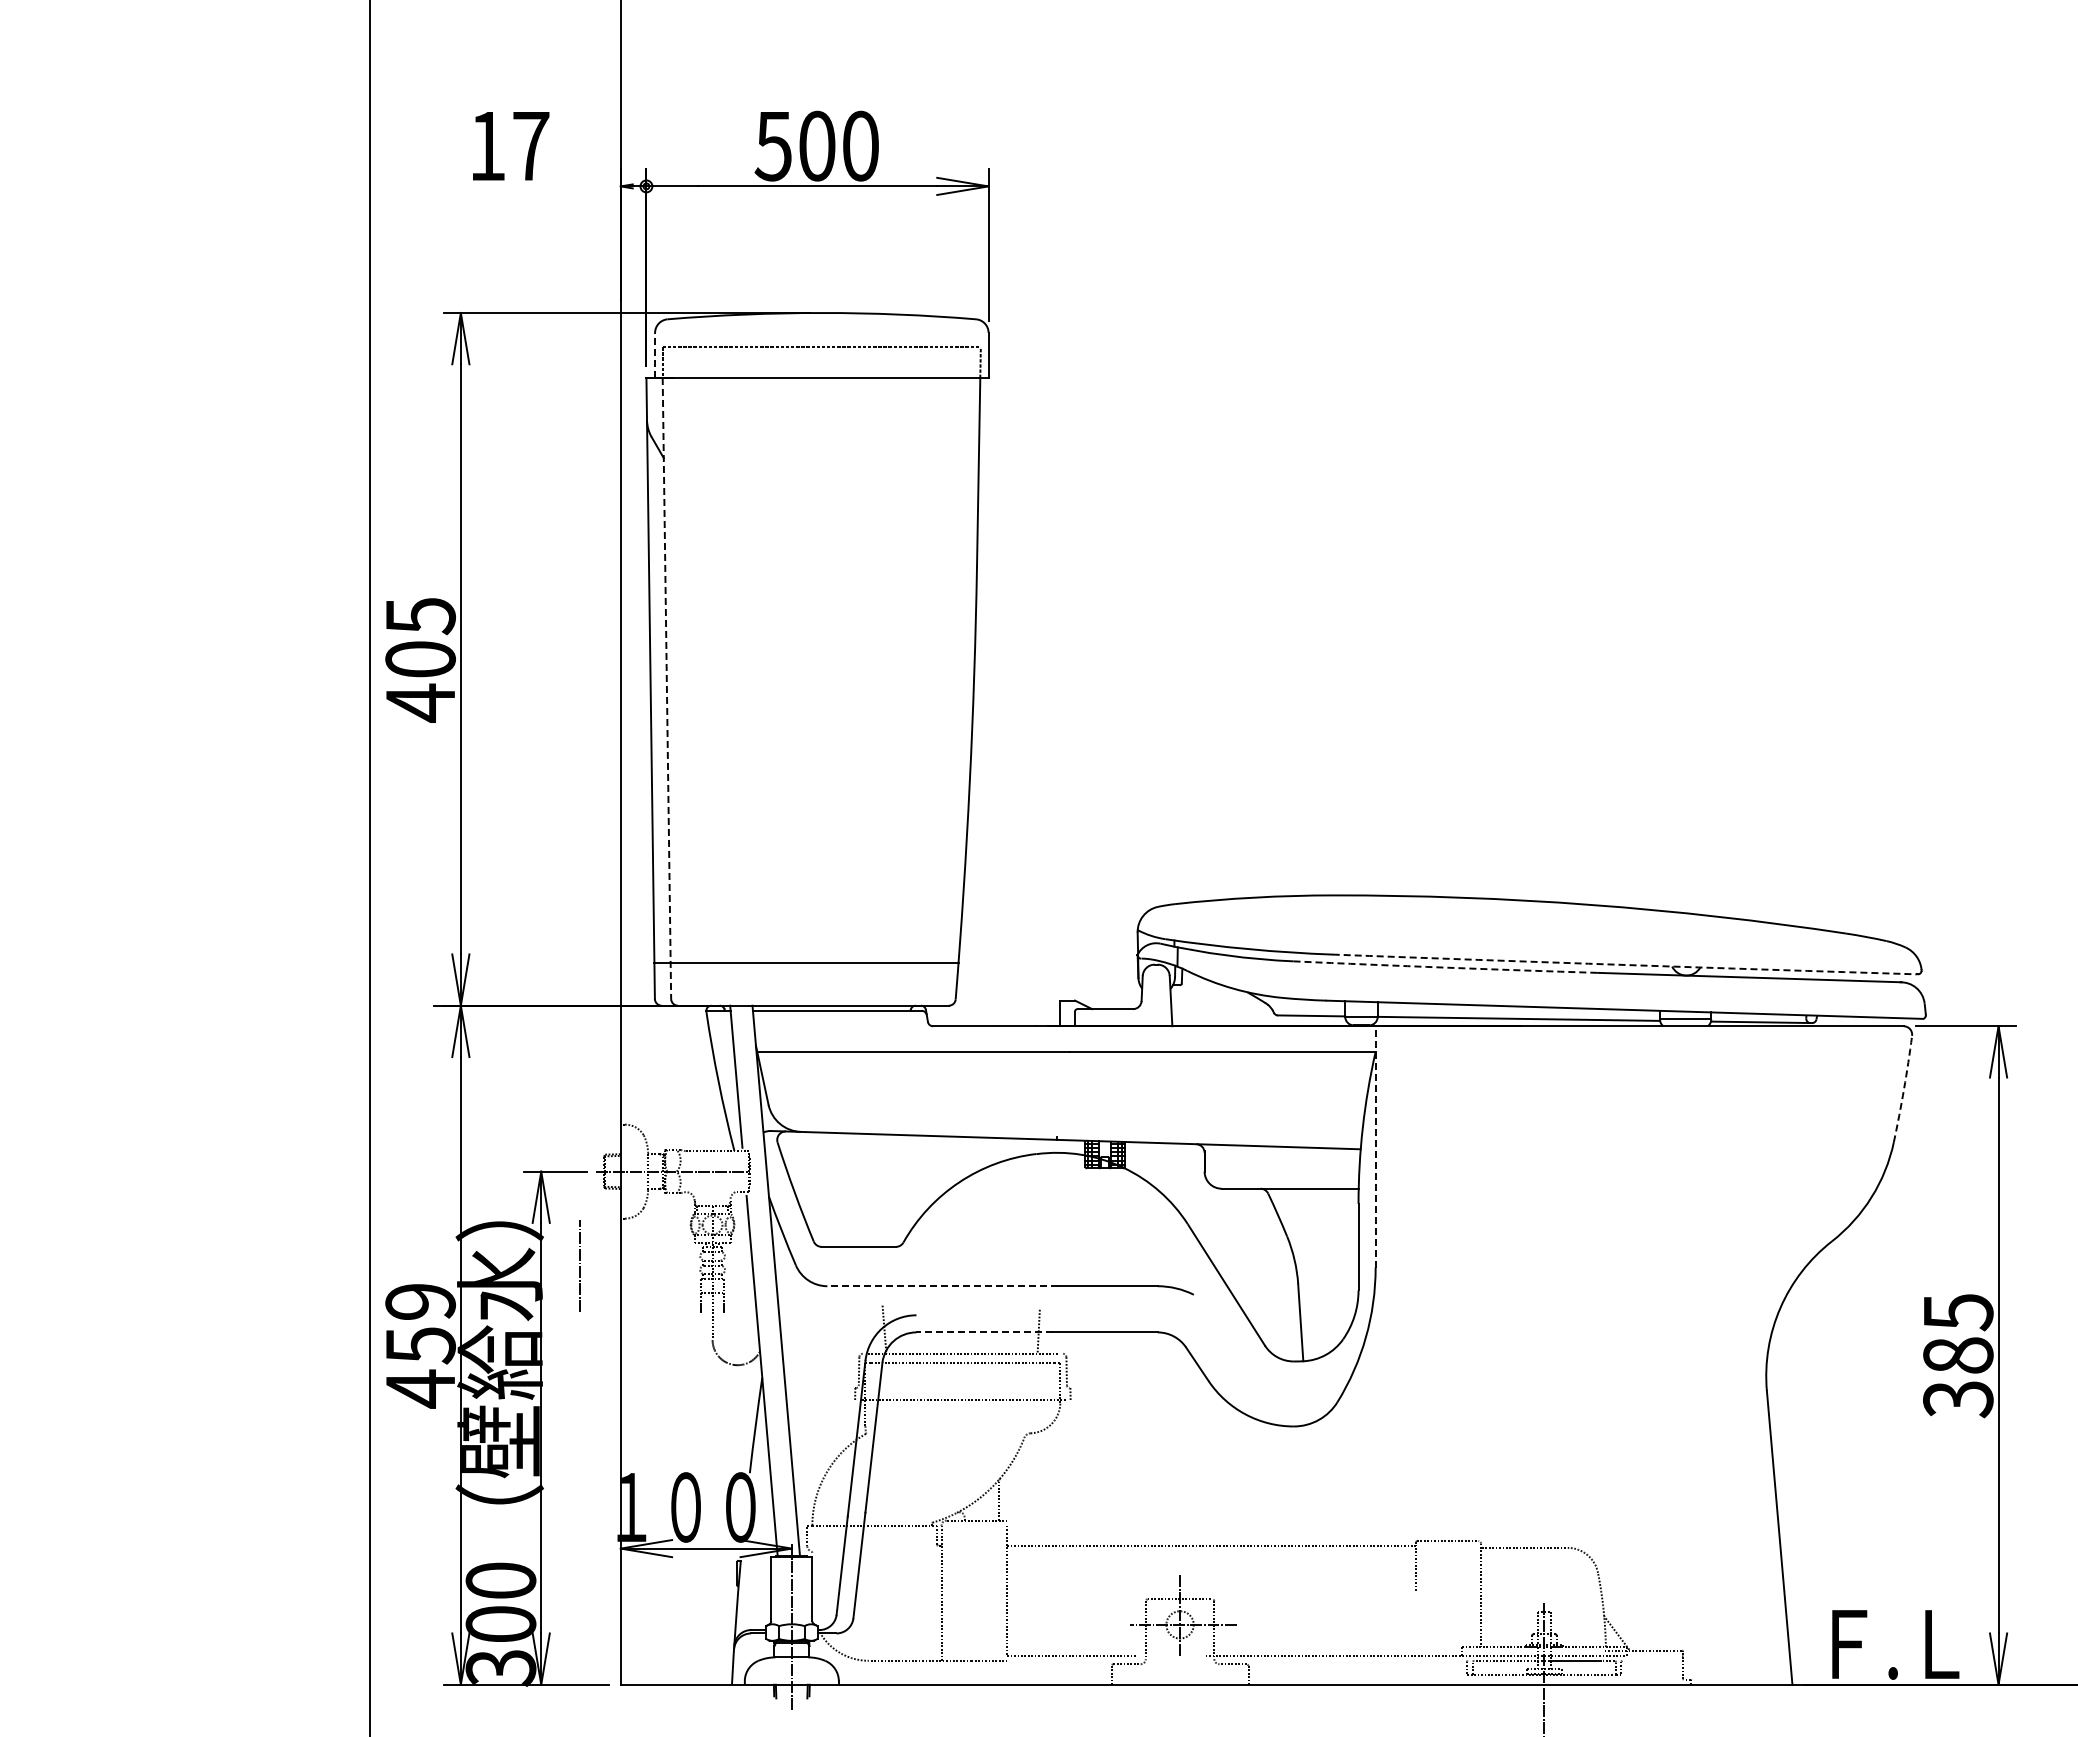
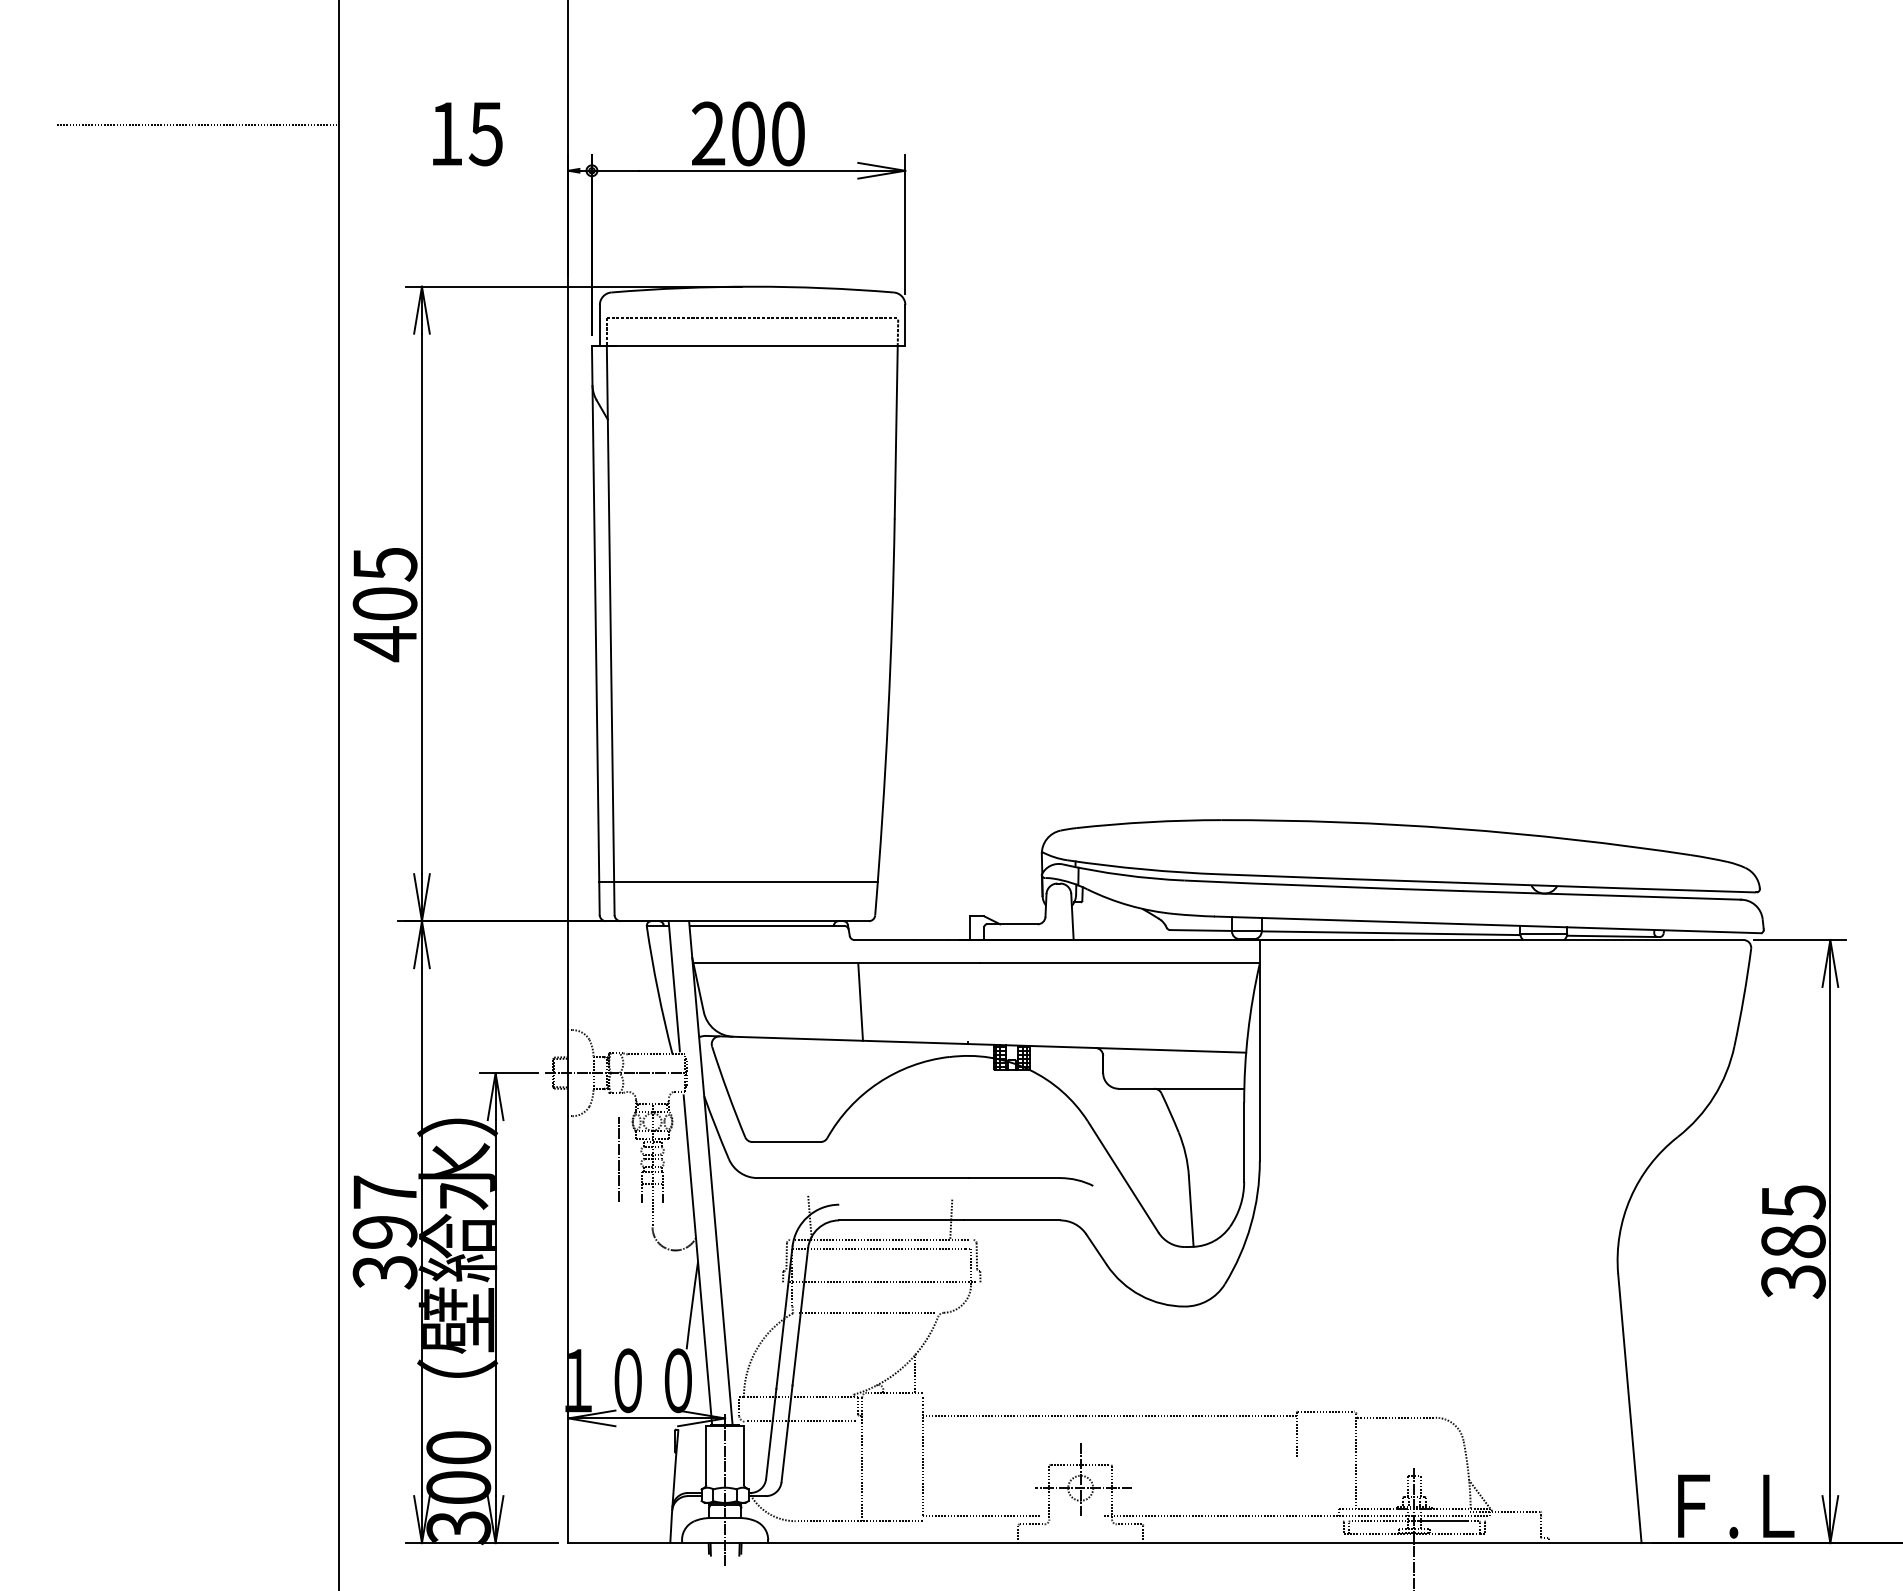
line: (216, 136) -> (198, 125), added
text: (772, 145) -> (707, 133), 500 -> 200
text: (530, 146) -> (485, 134), 17 -> 15
line: (655, 355) -> (600, 325), dashed -> solid
line: (666, 688) -> (610, 630), dashed -> solid
arc: (1625, 964) -> (1488, 883), dashed -> solid
arc: (1445, 967) -> (1323, 886), dashed -> solid
arc: (1904, 1089) -> (1744, 997), dashed -> solid
line: (939, 1093) -> (860, 1001), added
line: (1375, 1146) -> (1259, 1050), dashed -> solid
line: (579, 1266) -> (618, 1160), moved
line: (942, 1286) -> (863, 1178), dashed -> solid
line: (984, 1332) -> (901, 1220), dashed -> solid
text: (420, 1345) -> (385, 1232), 459 -> 397
line: (945, 1433) -> (865, 1312), added
line: (874, 1551) -> (800, 1421), added

